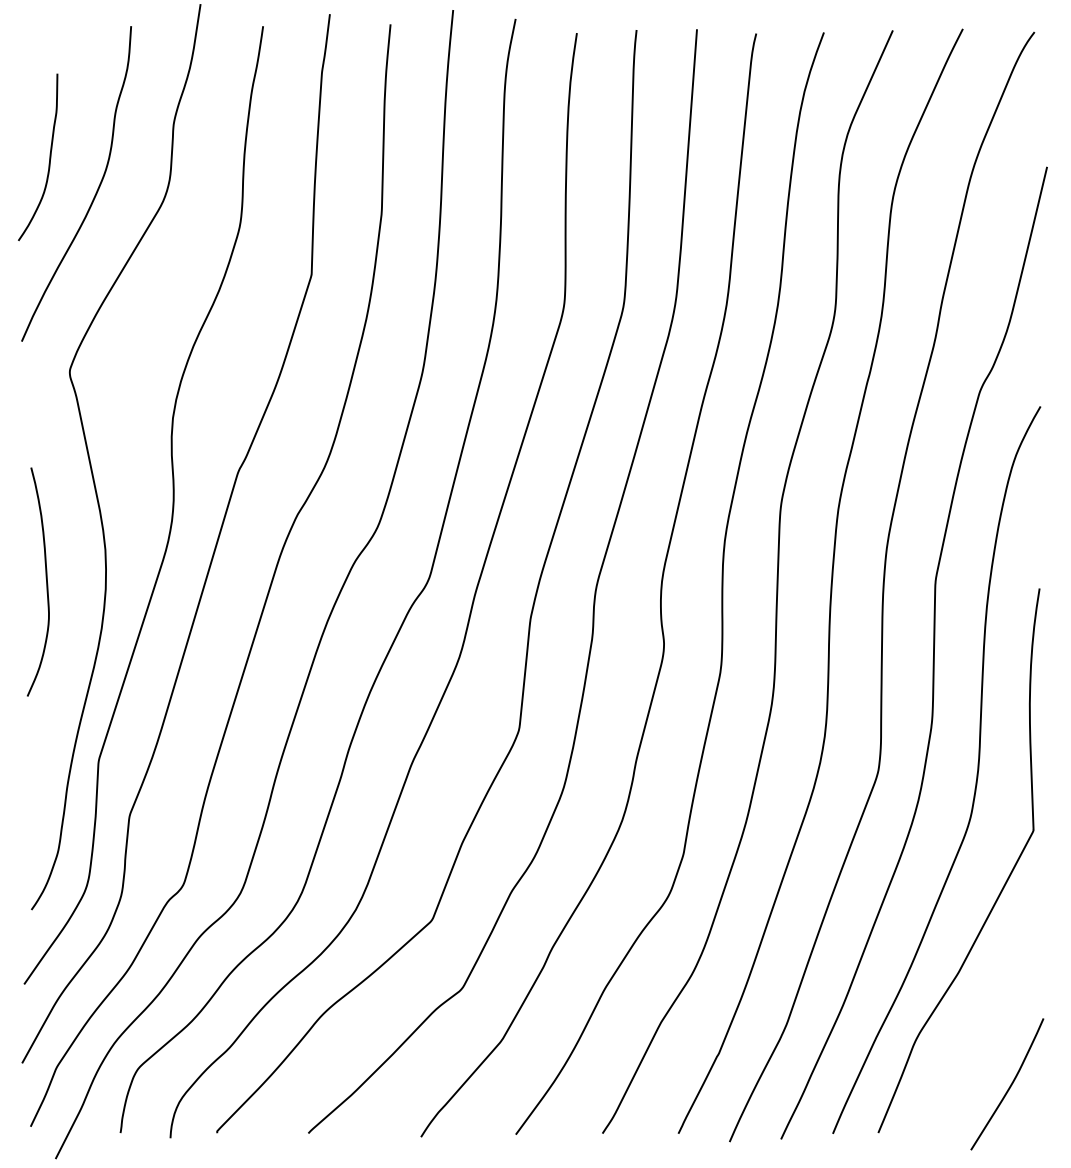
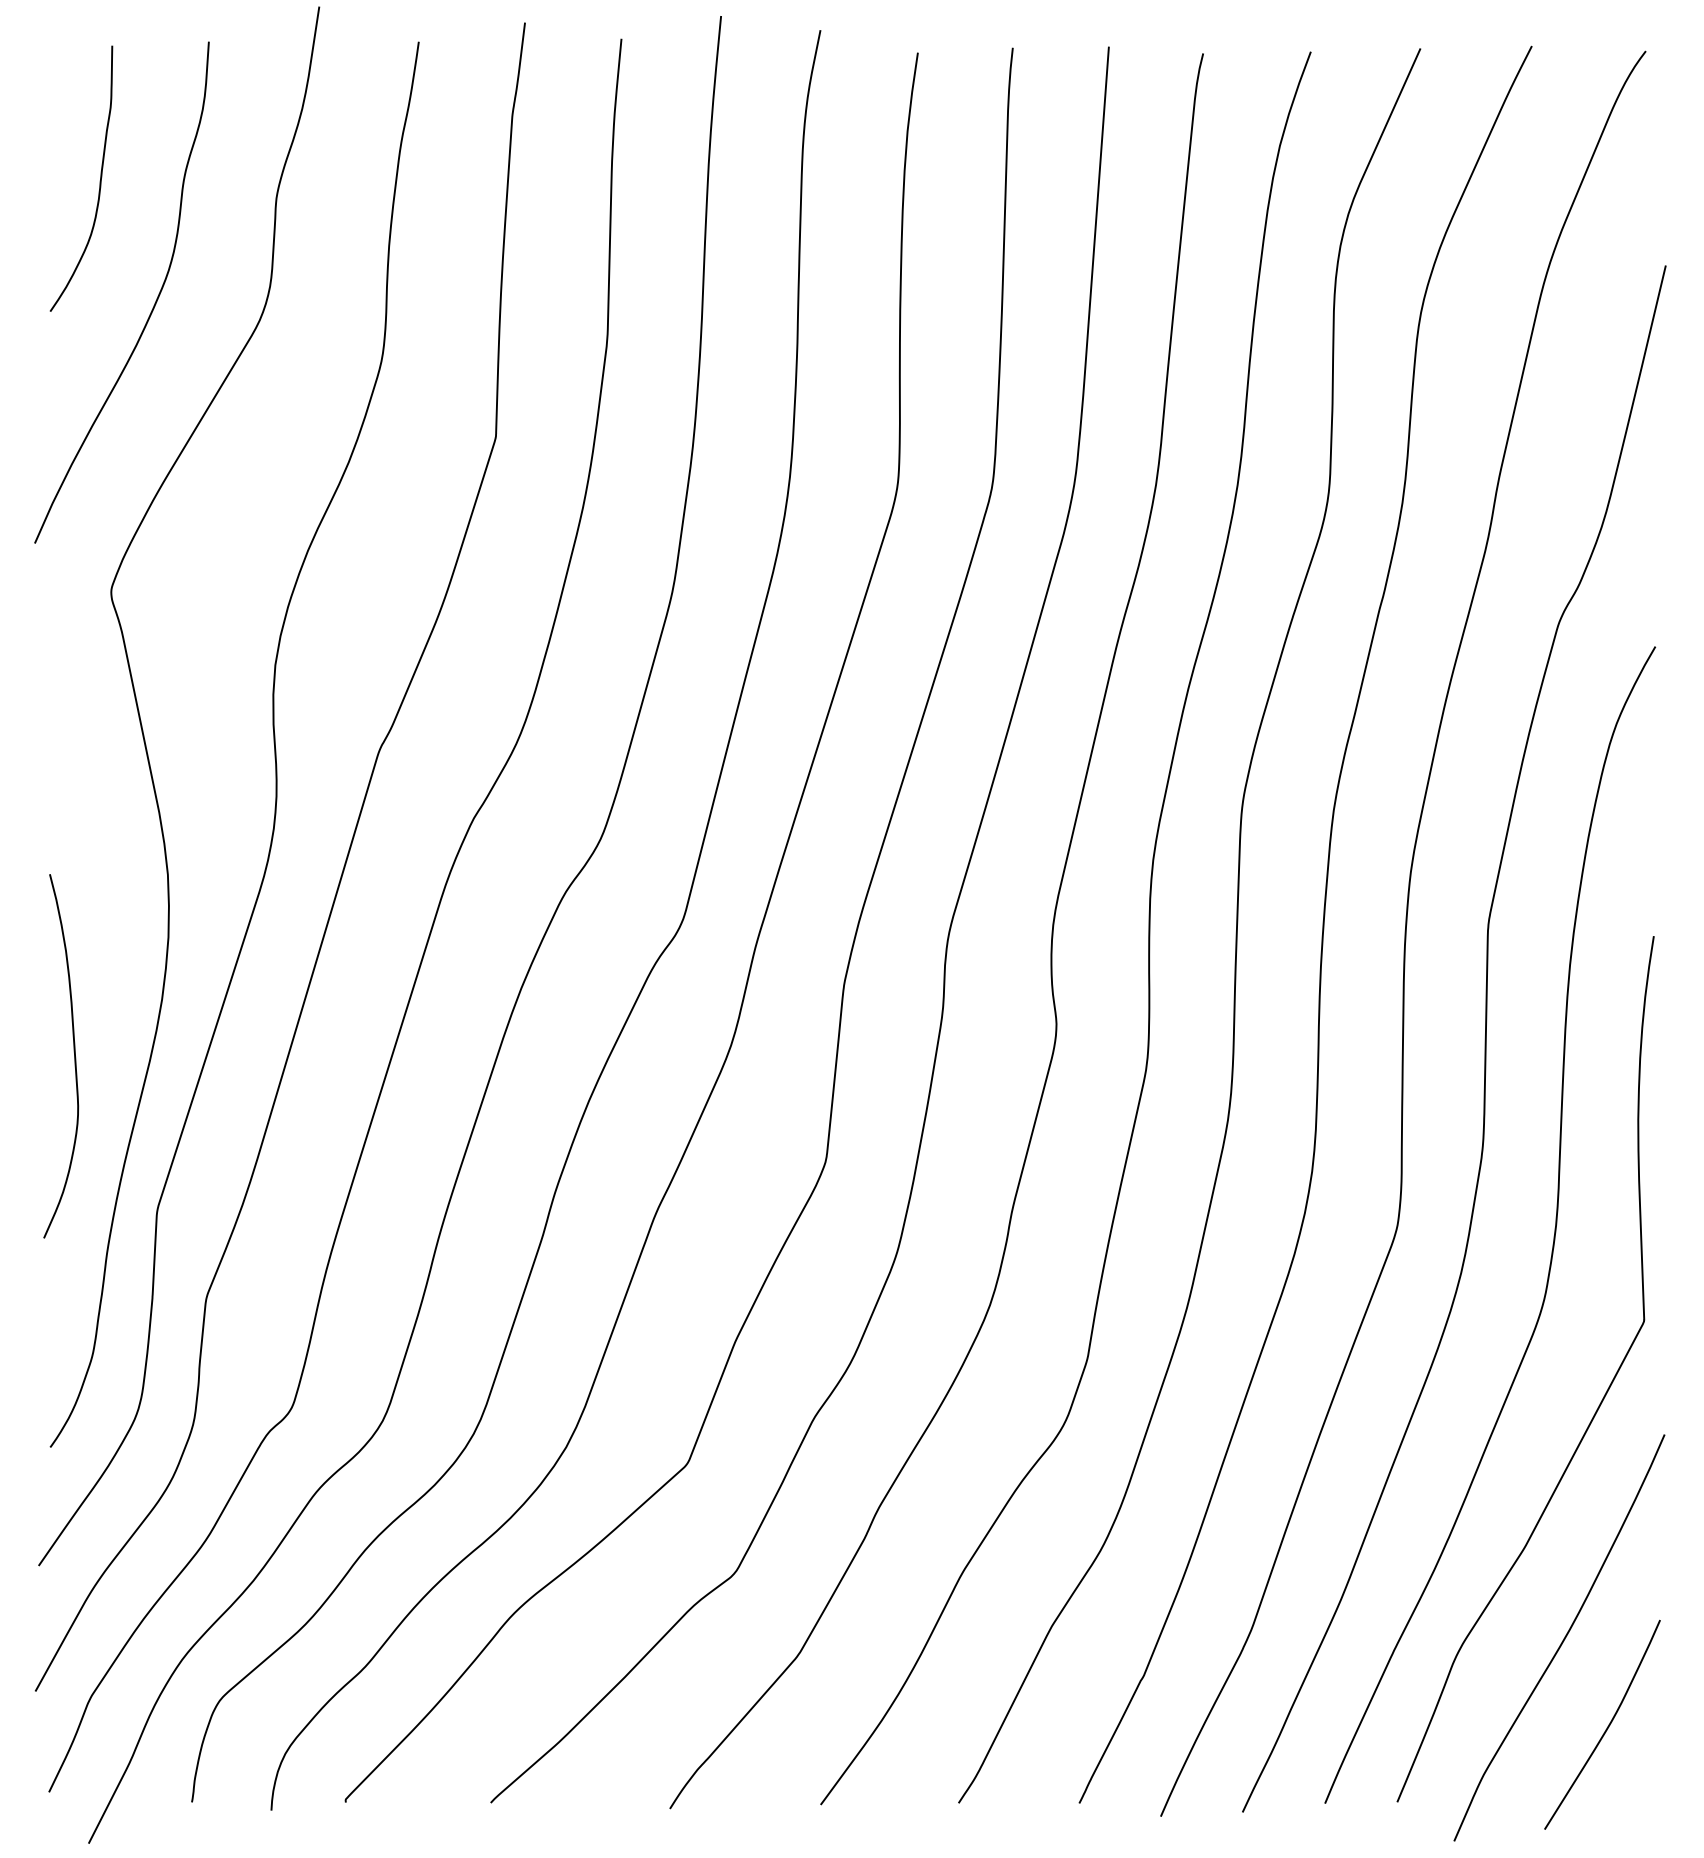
curve: (49, 157) -> (99, 179), moved
curve: (45, 578) -> (72, 1050), moved
curve: (982, 1029) -> (1562, 1637), added

